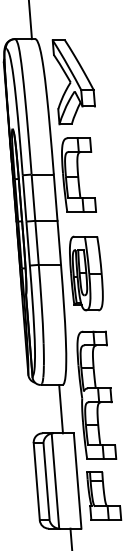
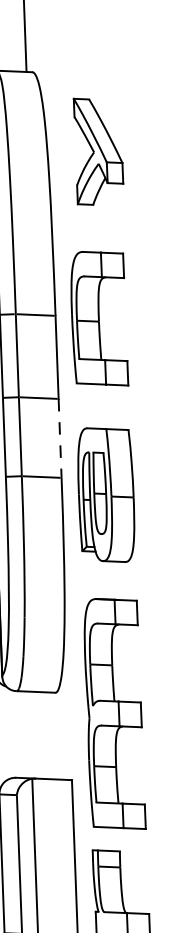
part: (73, 82) -> (97, 152), size x0.7
line: (59, 243) -> (60, 439), solid -> dashed
line: (60, 408) -> (49, 734), removed

